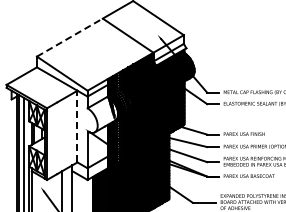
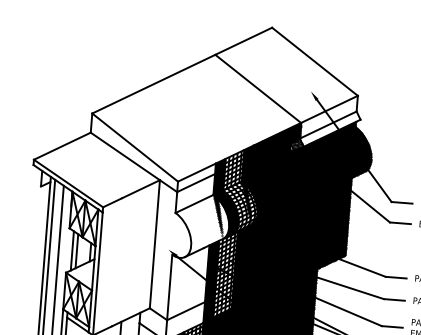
line: (70, 37) -> (154, 84), dashed -> solid
line: (77, 126) -> (154, 244), dashed -> solid

